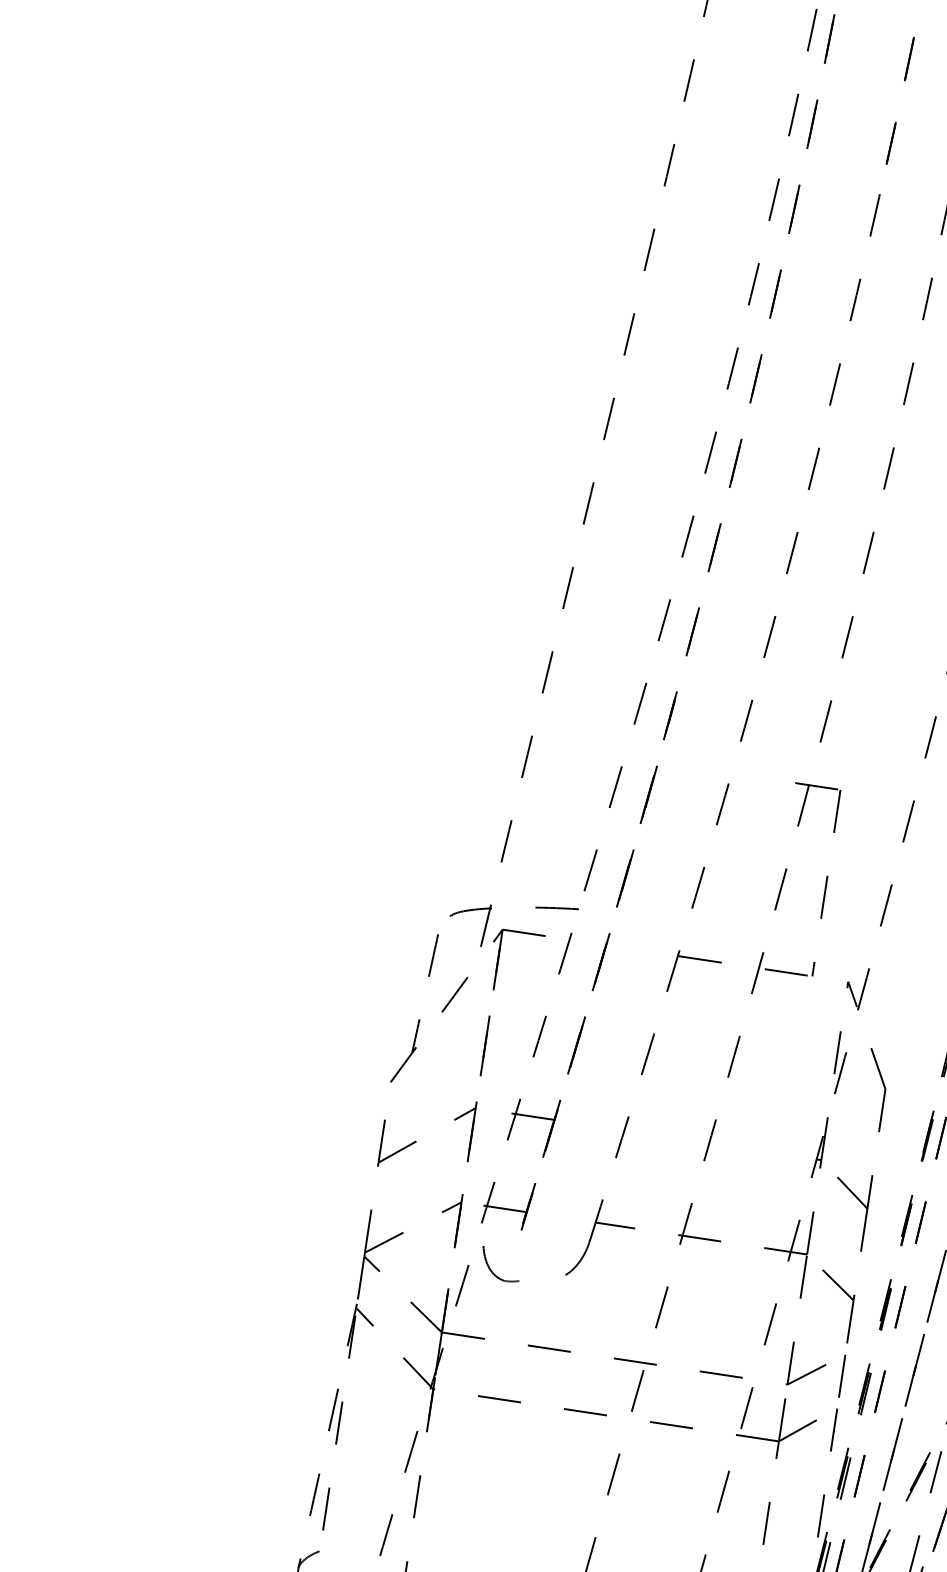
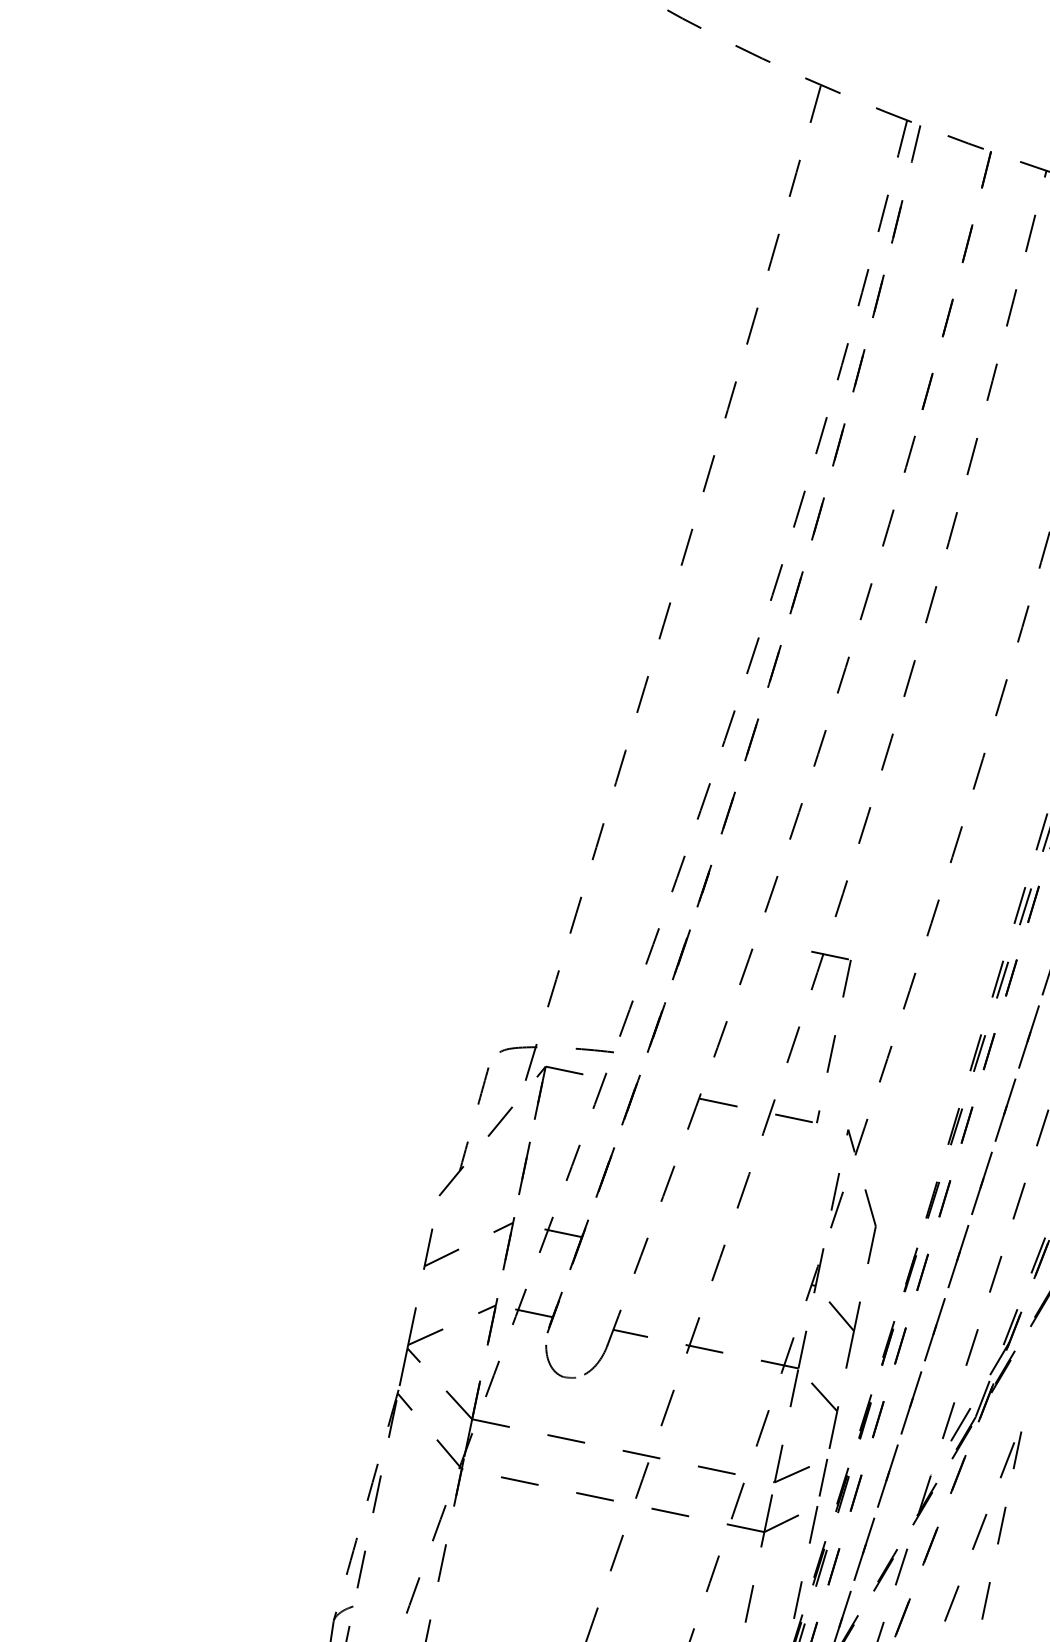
part: (491, 1269) -> (552, 1366), moved

